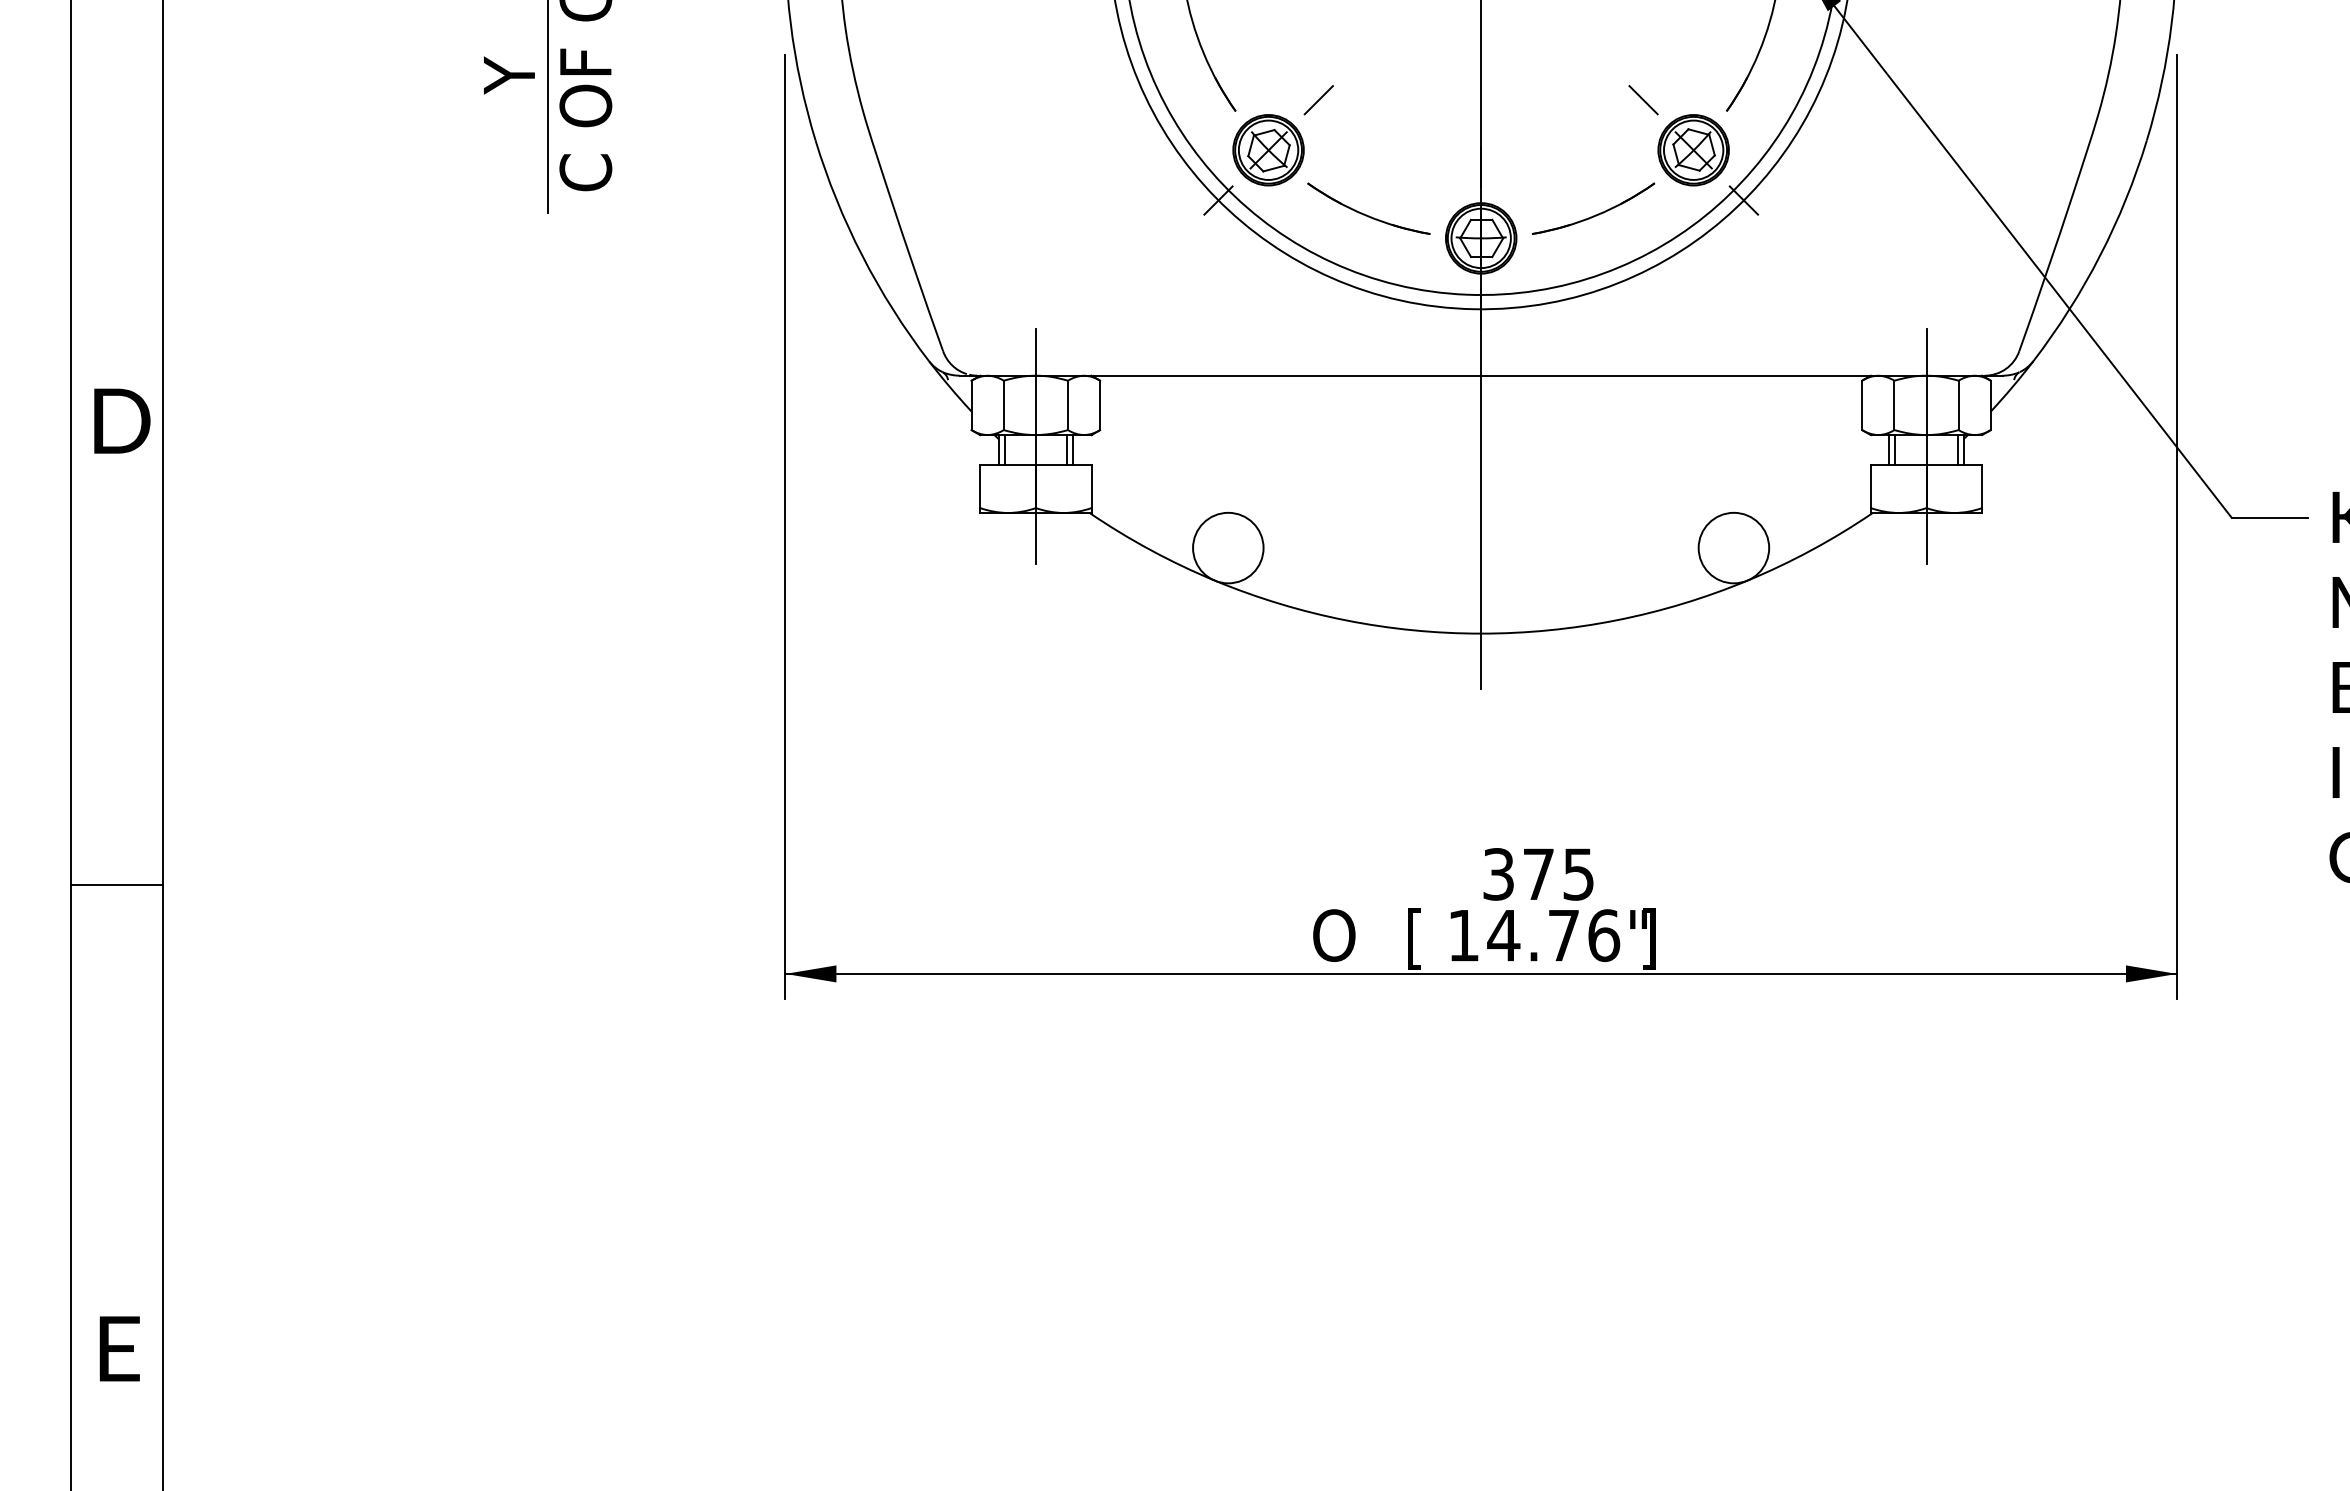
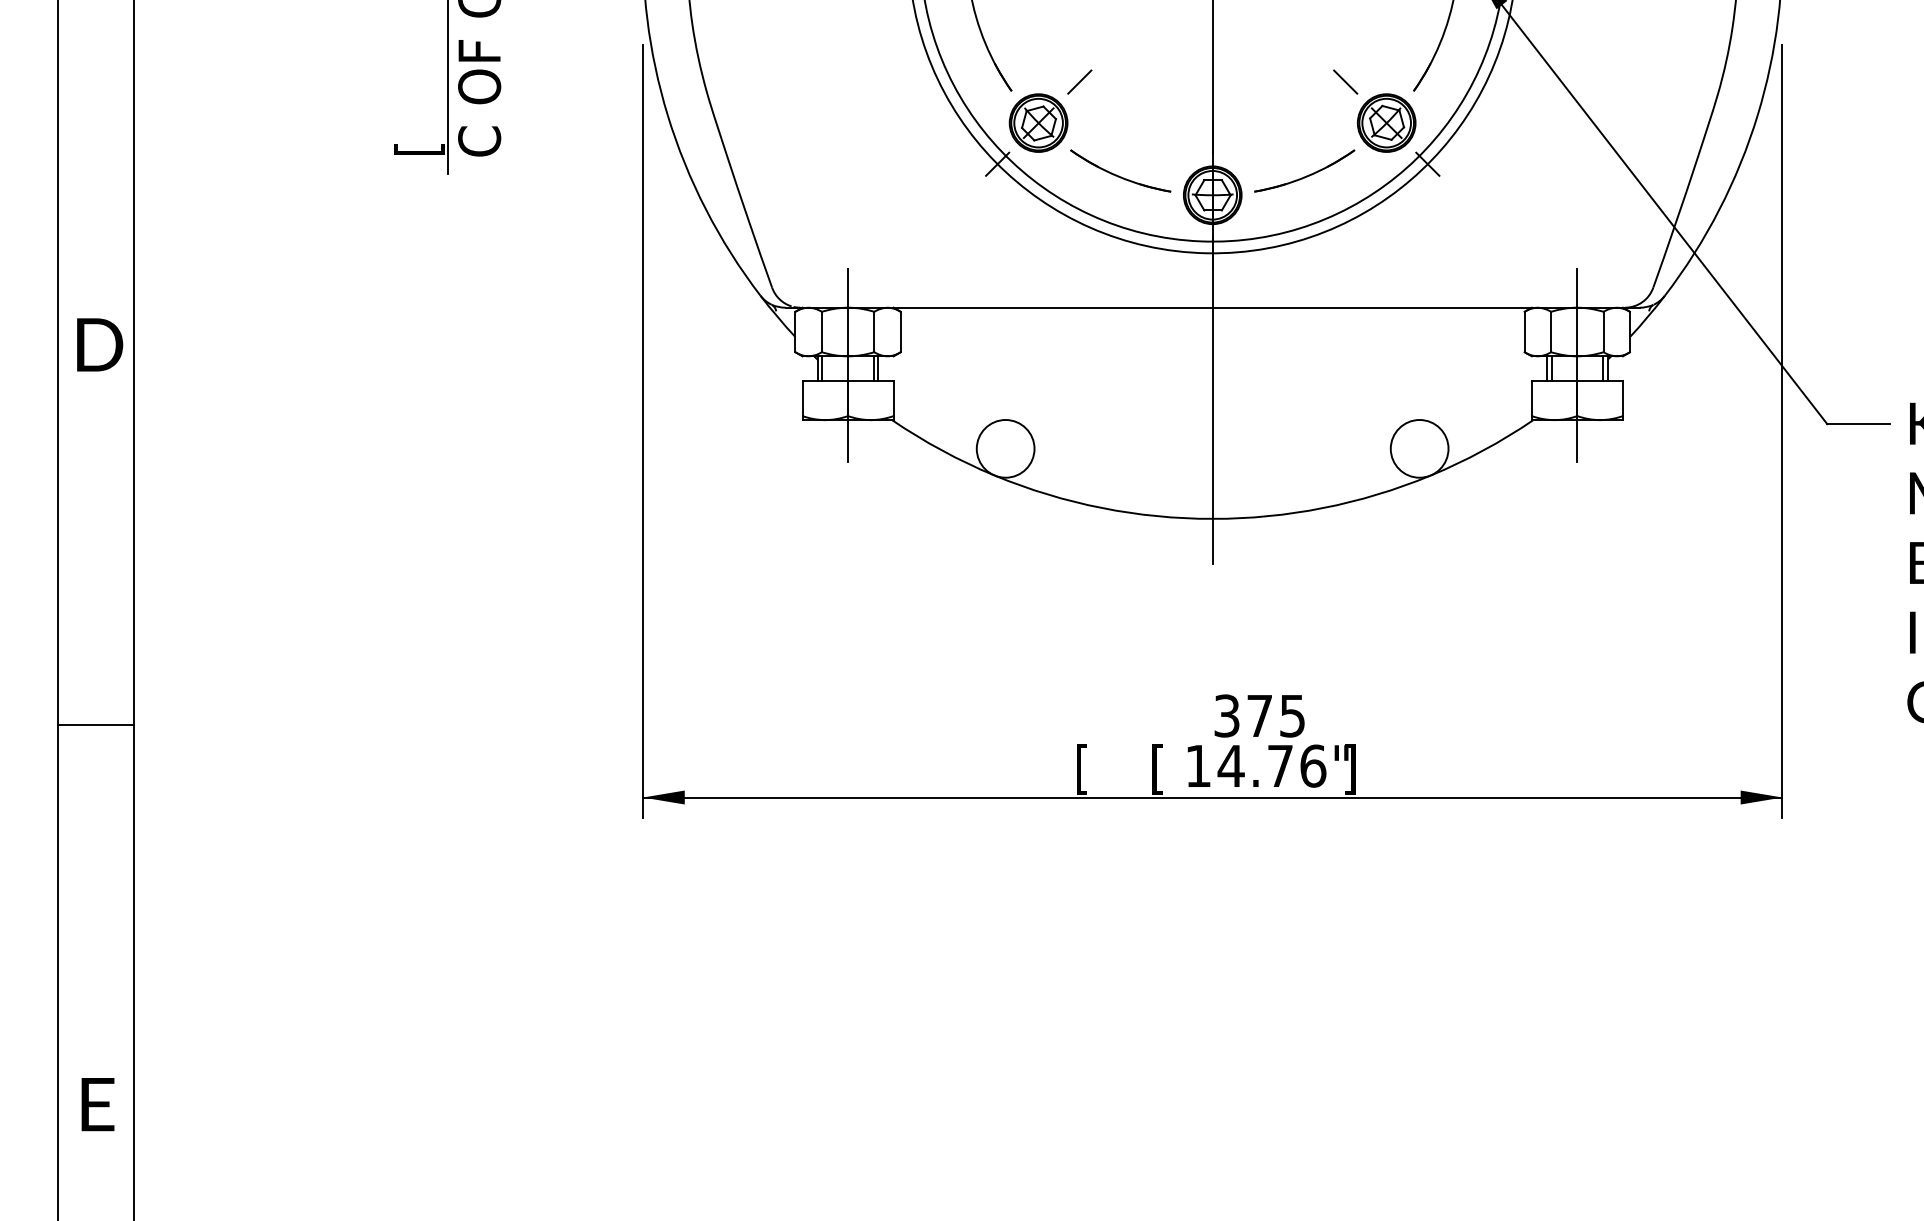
text: (512, 122) -> (419, 100), Y -> [
text: (1334, 938) -> (1092, 768), O -> [

